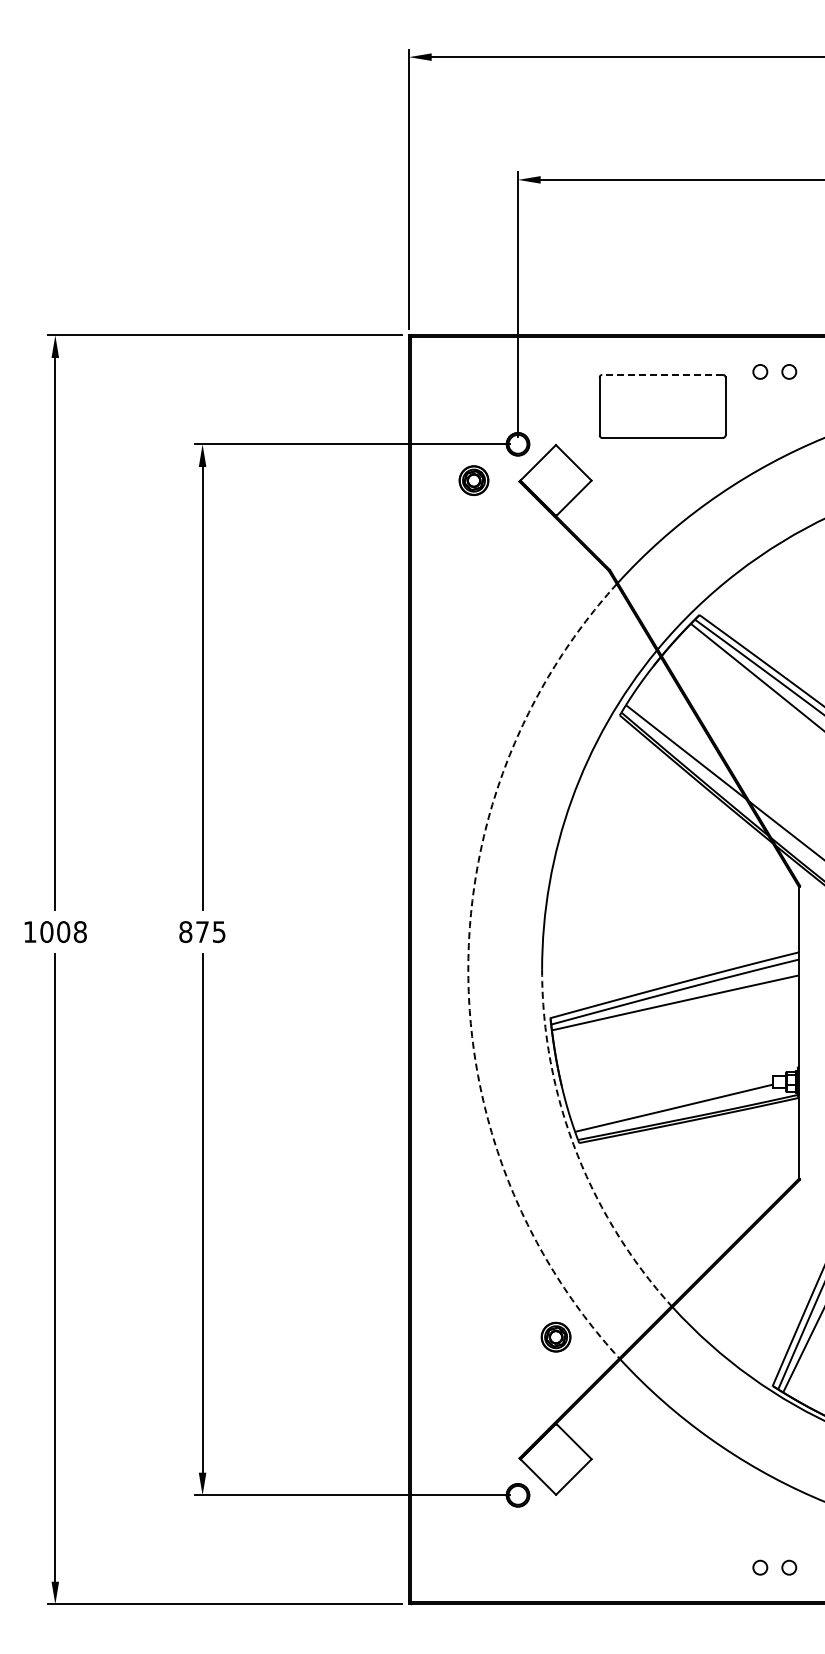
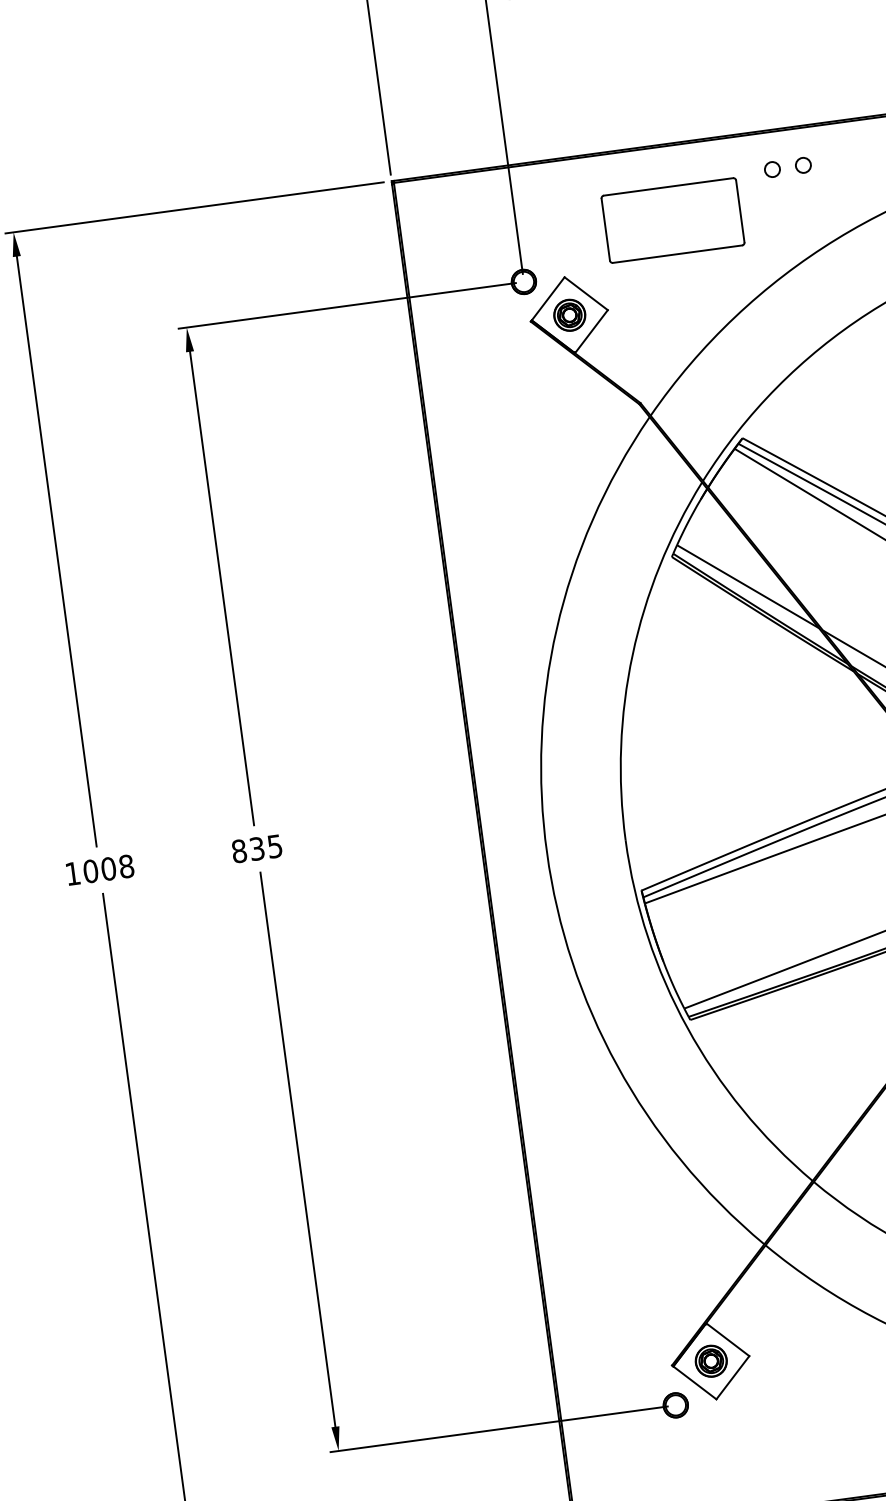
line: (662, 374) -> (668, 186), dashed -> solid
part: (473, 480) -> (569, 315), moved
text: (202, 932) -> (257, 849), 875 -> 835
arc: (468, 971) -> (547, 852), dashed -> solid
arc: (575, 1150) -> (687, 1028), dashed -> solid
part: (555, 1336) -> (710, 1360), moved

